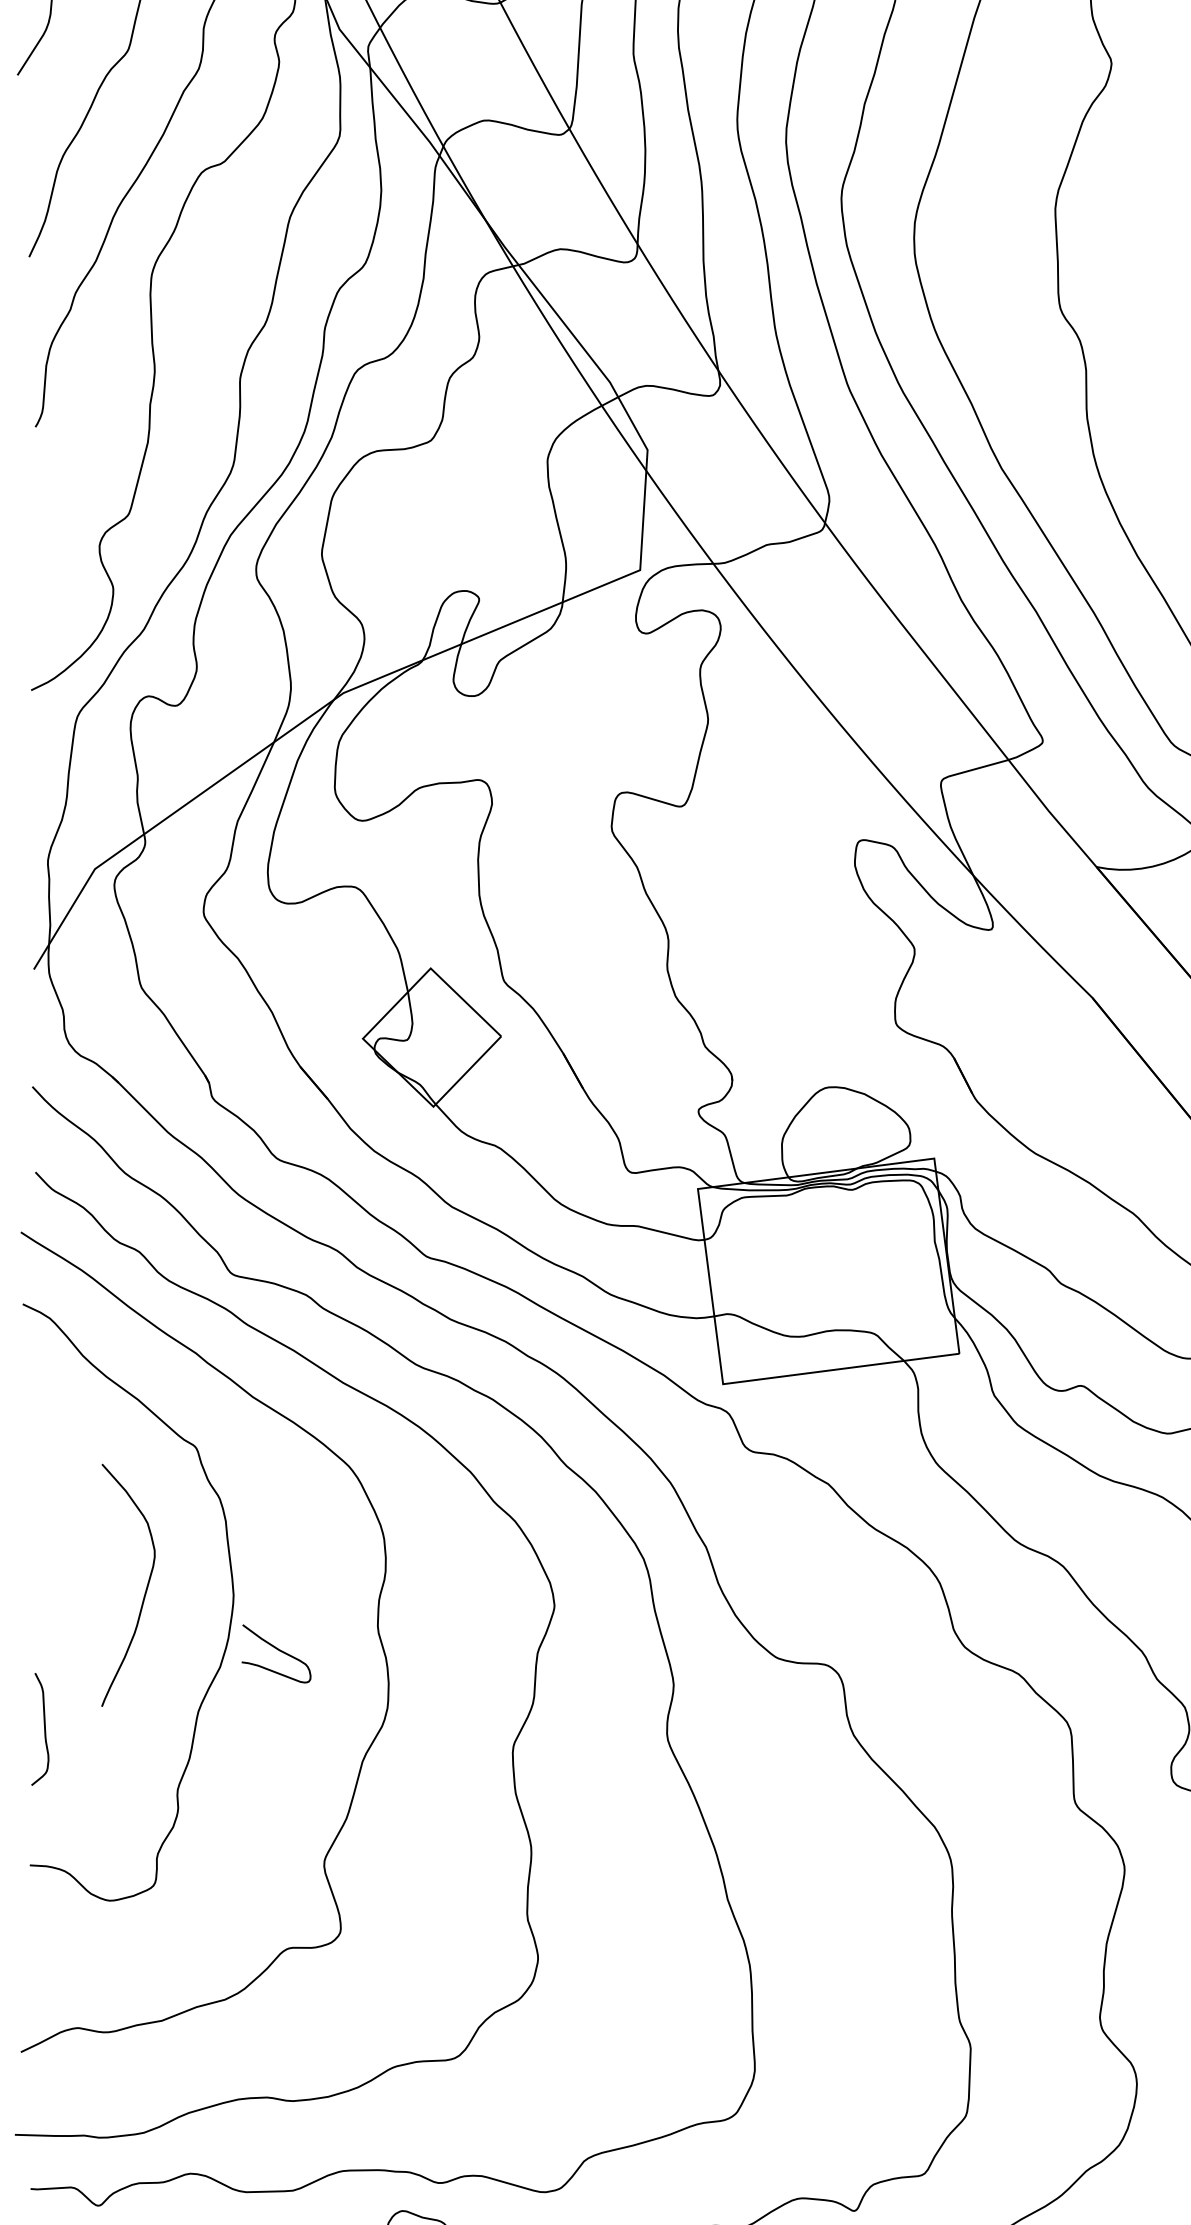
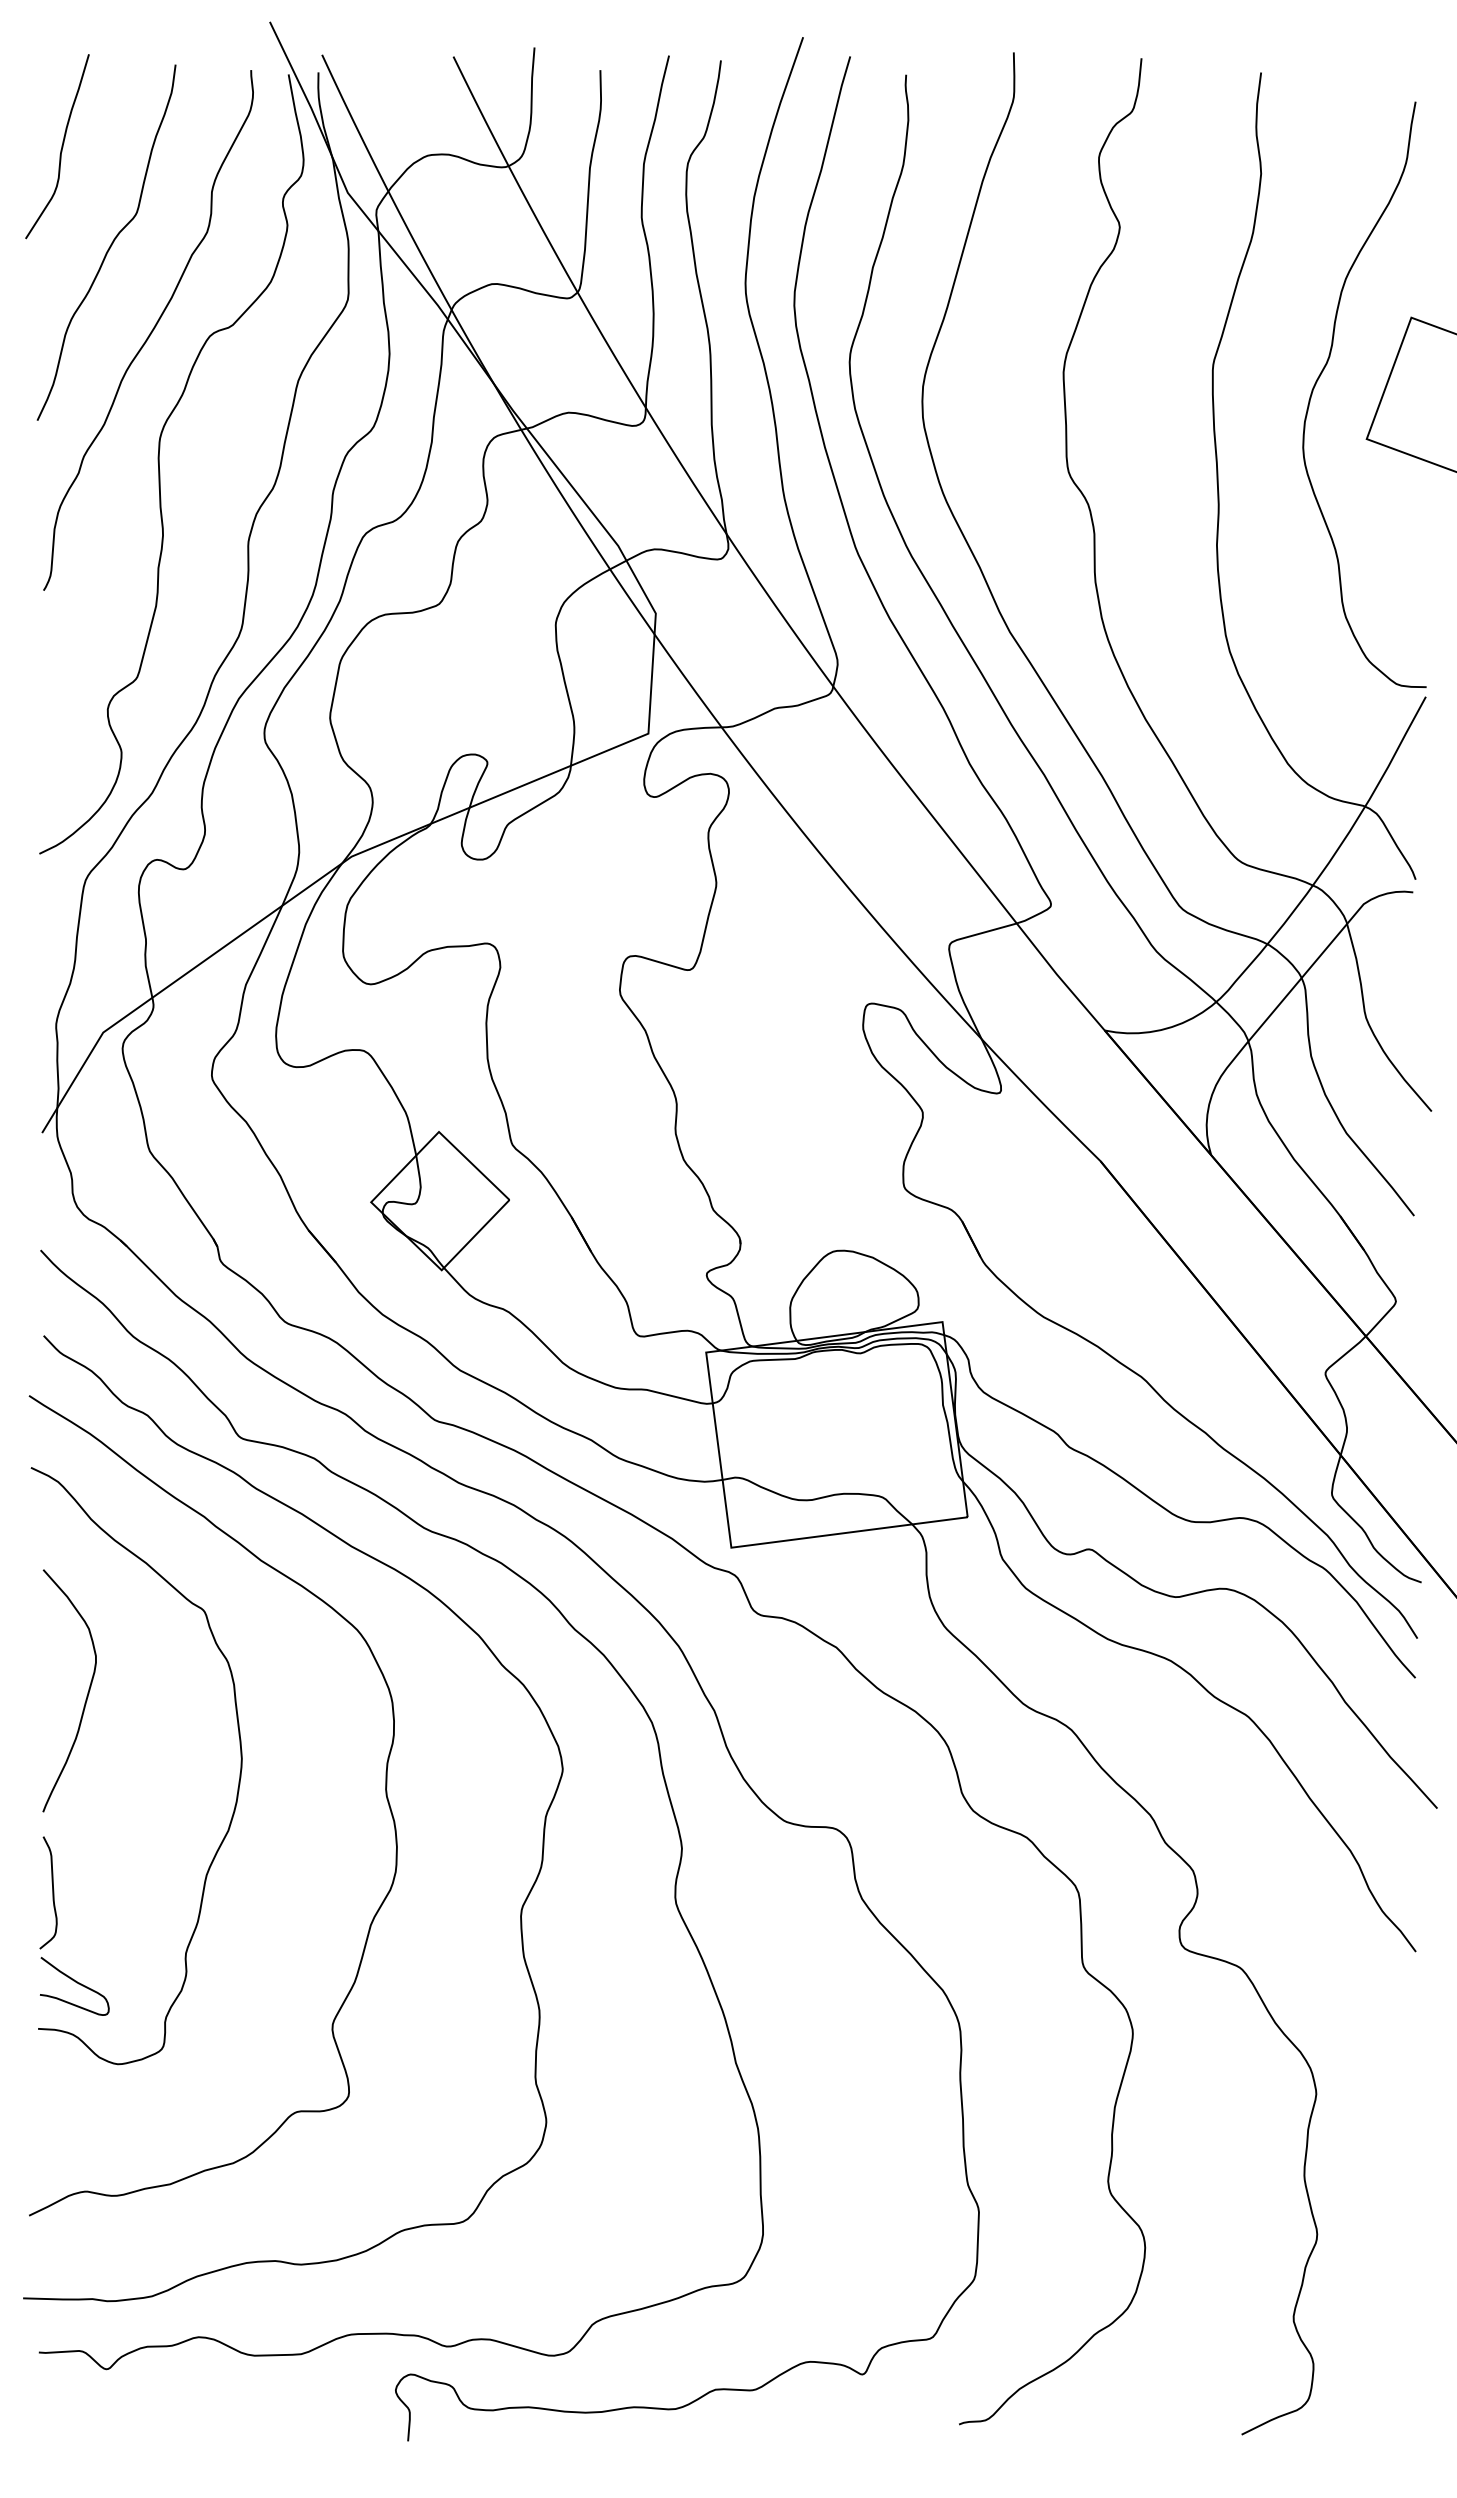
curve: (145, 1589) -> (86, 1695), moved
curve: (278, 1650) -> (76, 1983), moved

